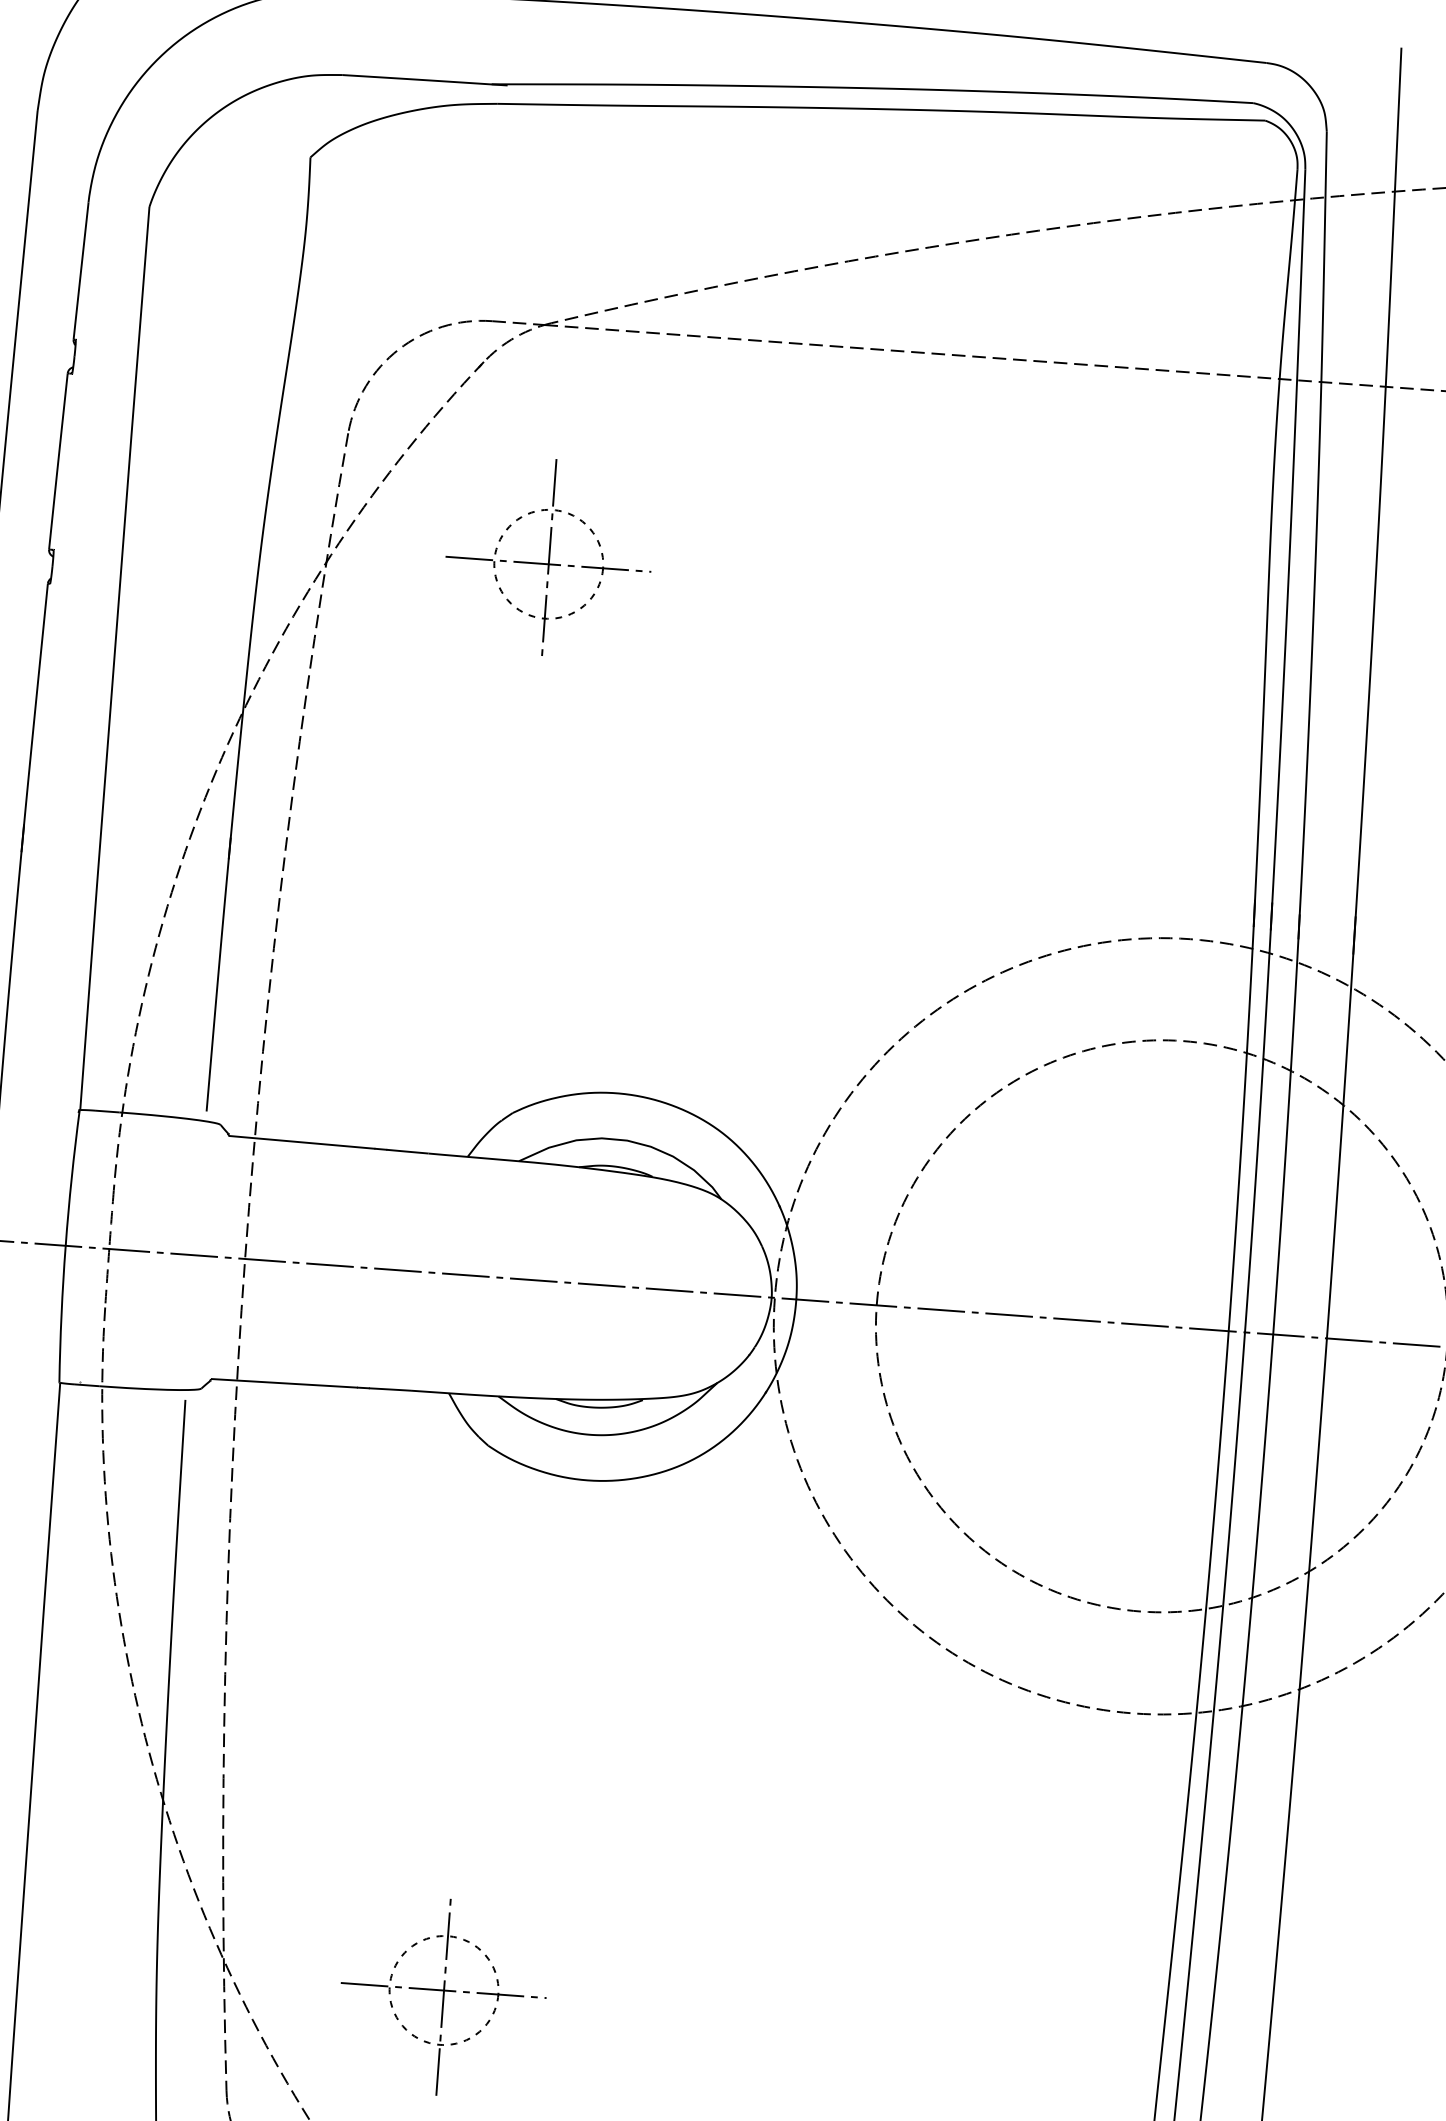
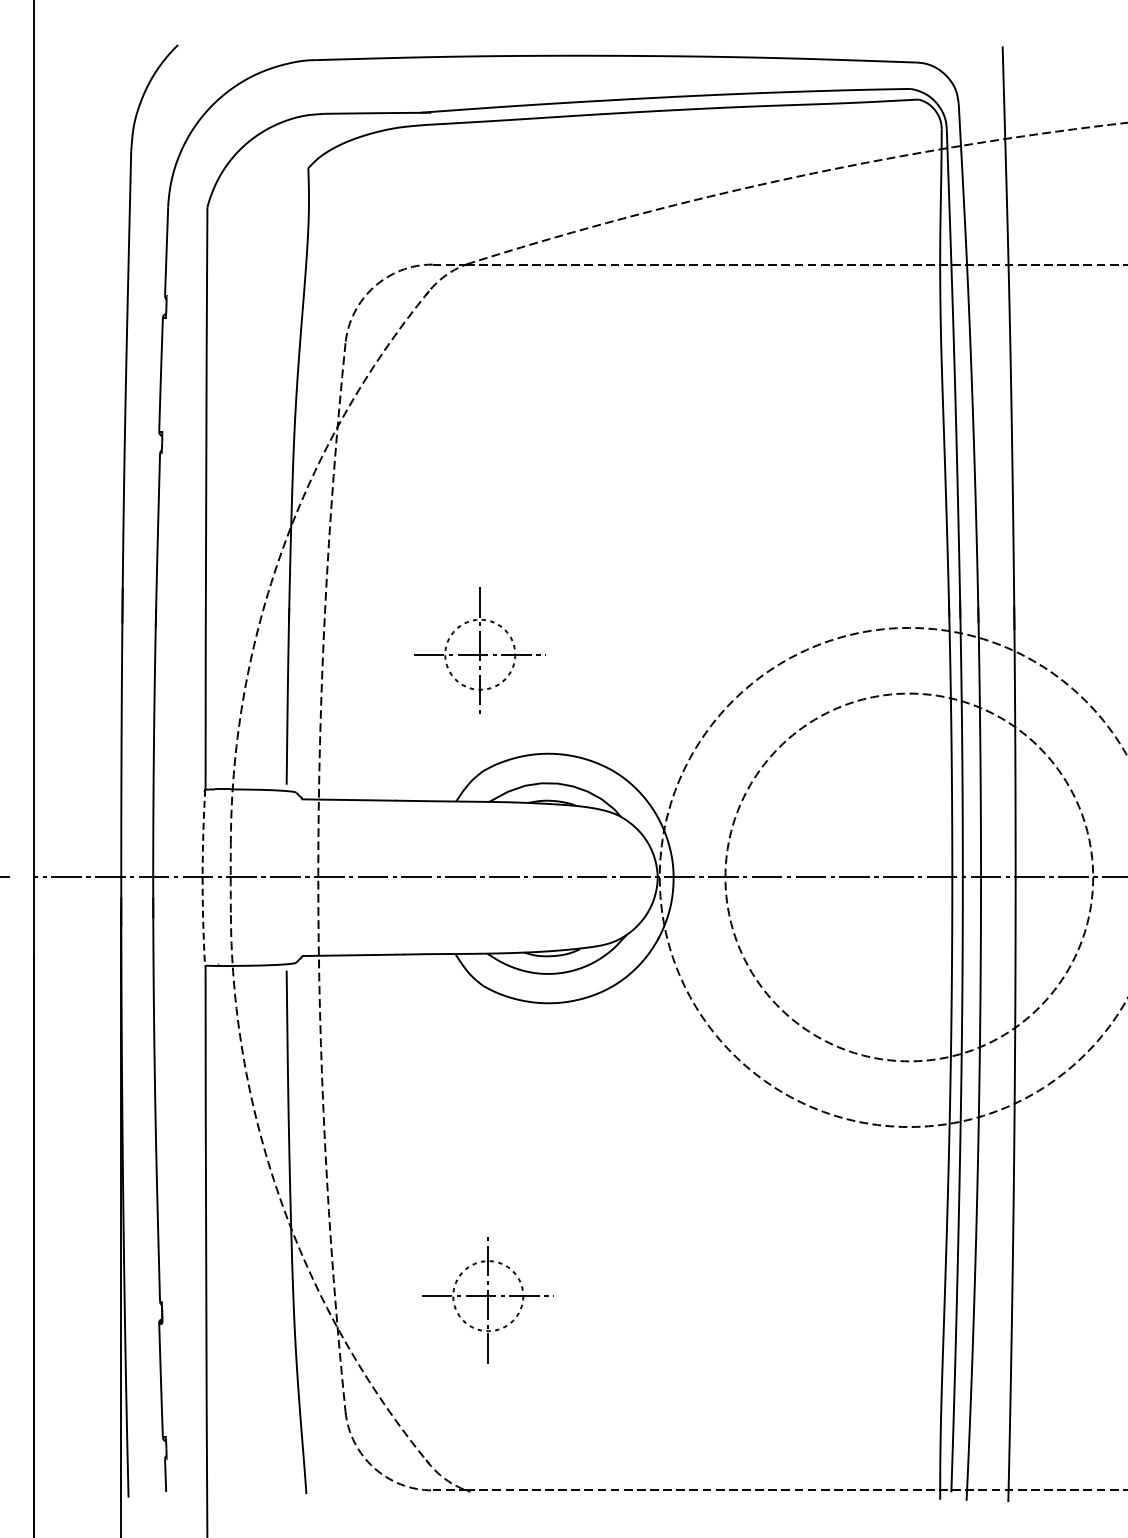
part: (548, 557) -> (479, 650), moved
arc: (65, 1245) -> (202, 877), solid -> dashed
part: (442, 1997) -> (487, 1300), moved

